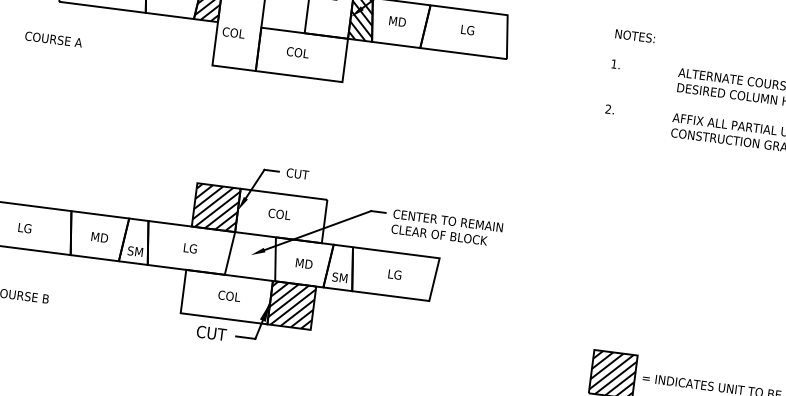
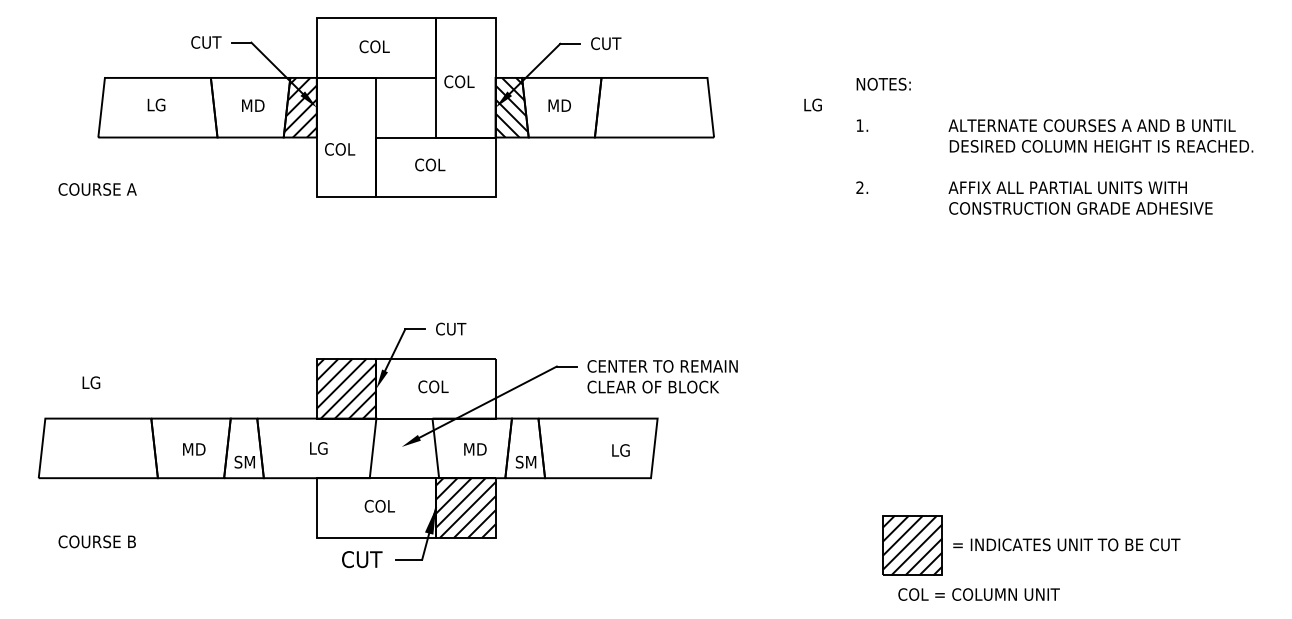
text: (467, 29) -> (812, 104), moved
text: (25, 228) -> (91, 382), moved
text: (394, 274) -> (620, 450), moved

